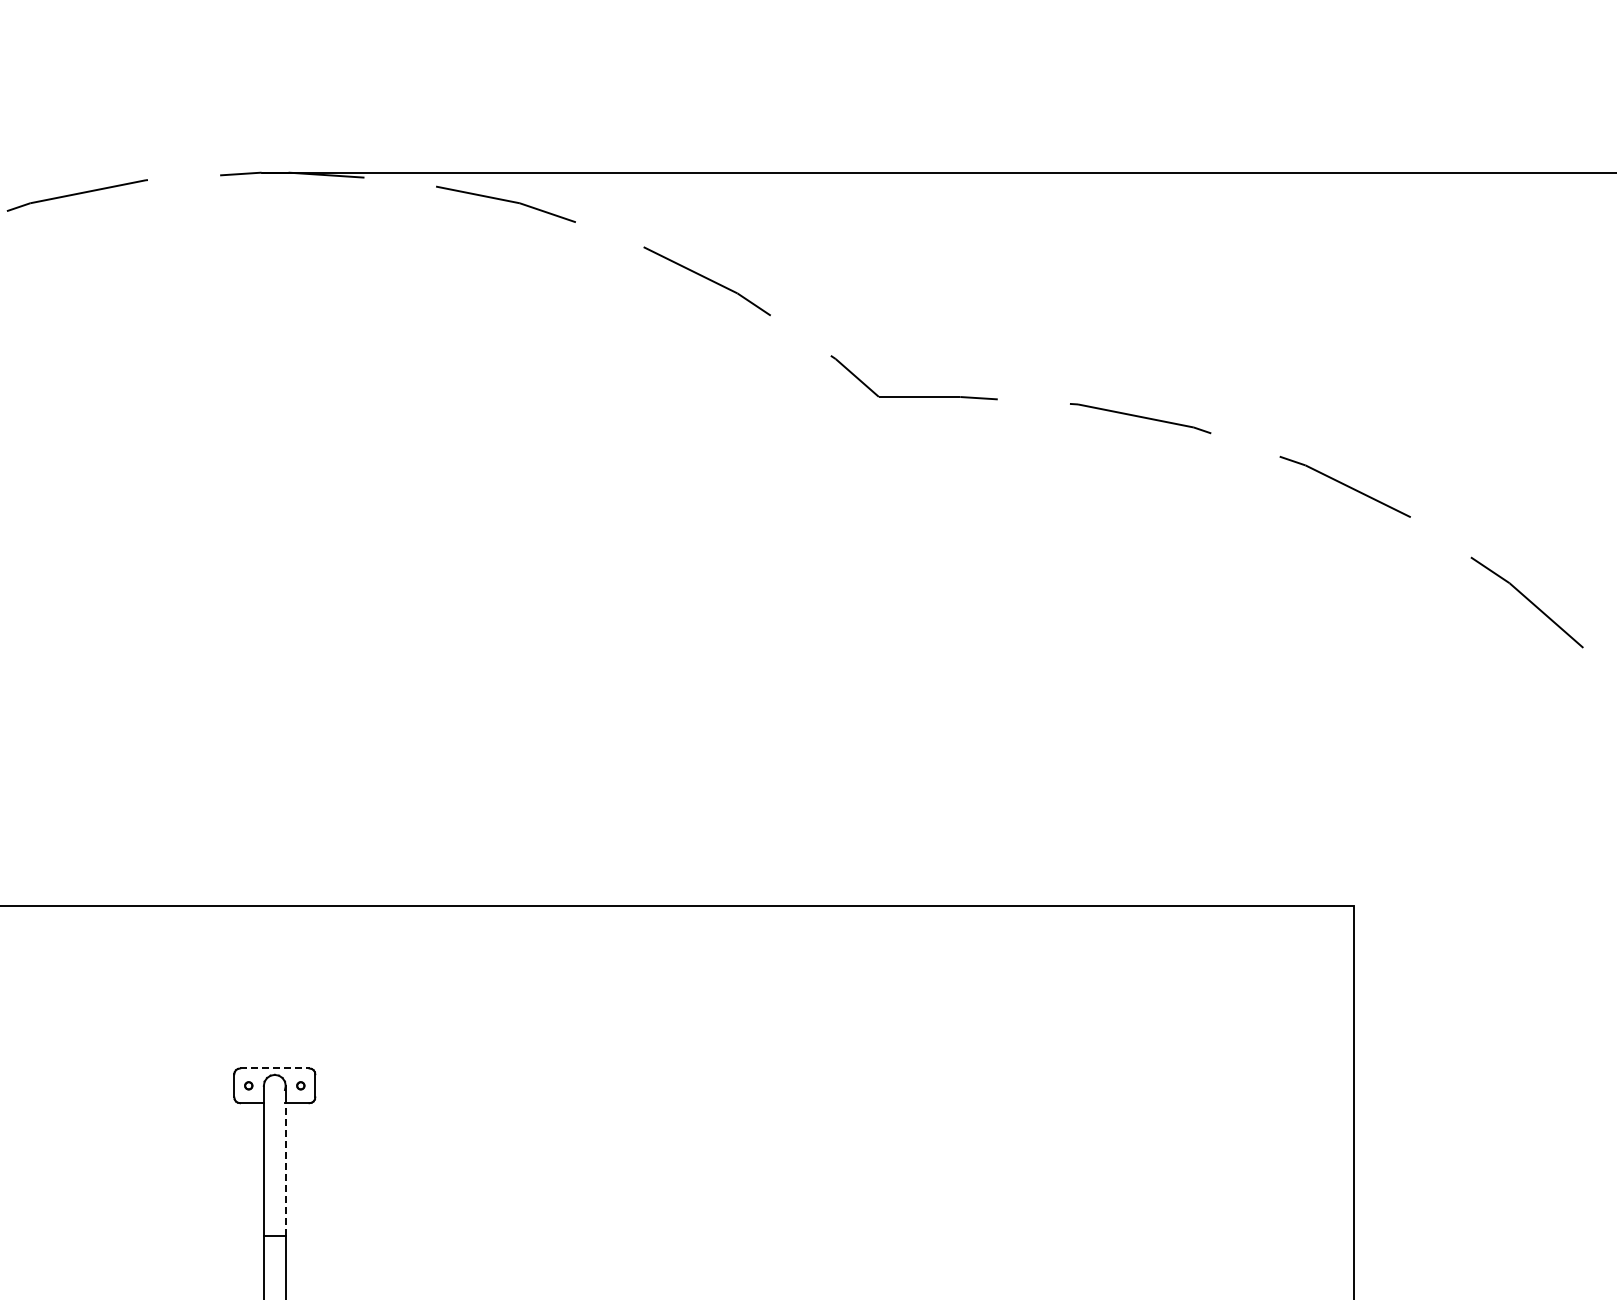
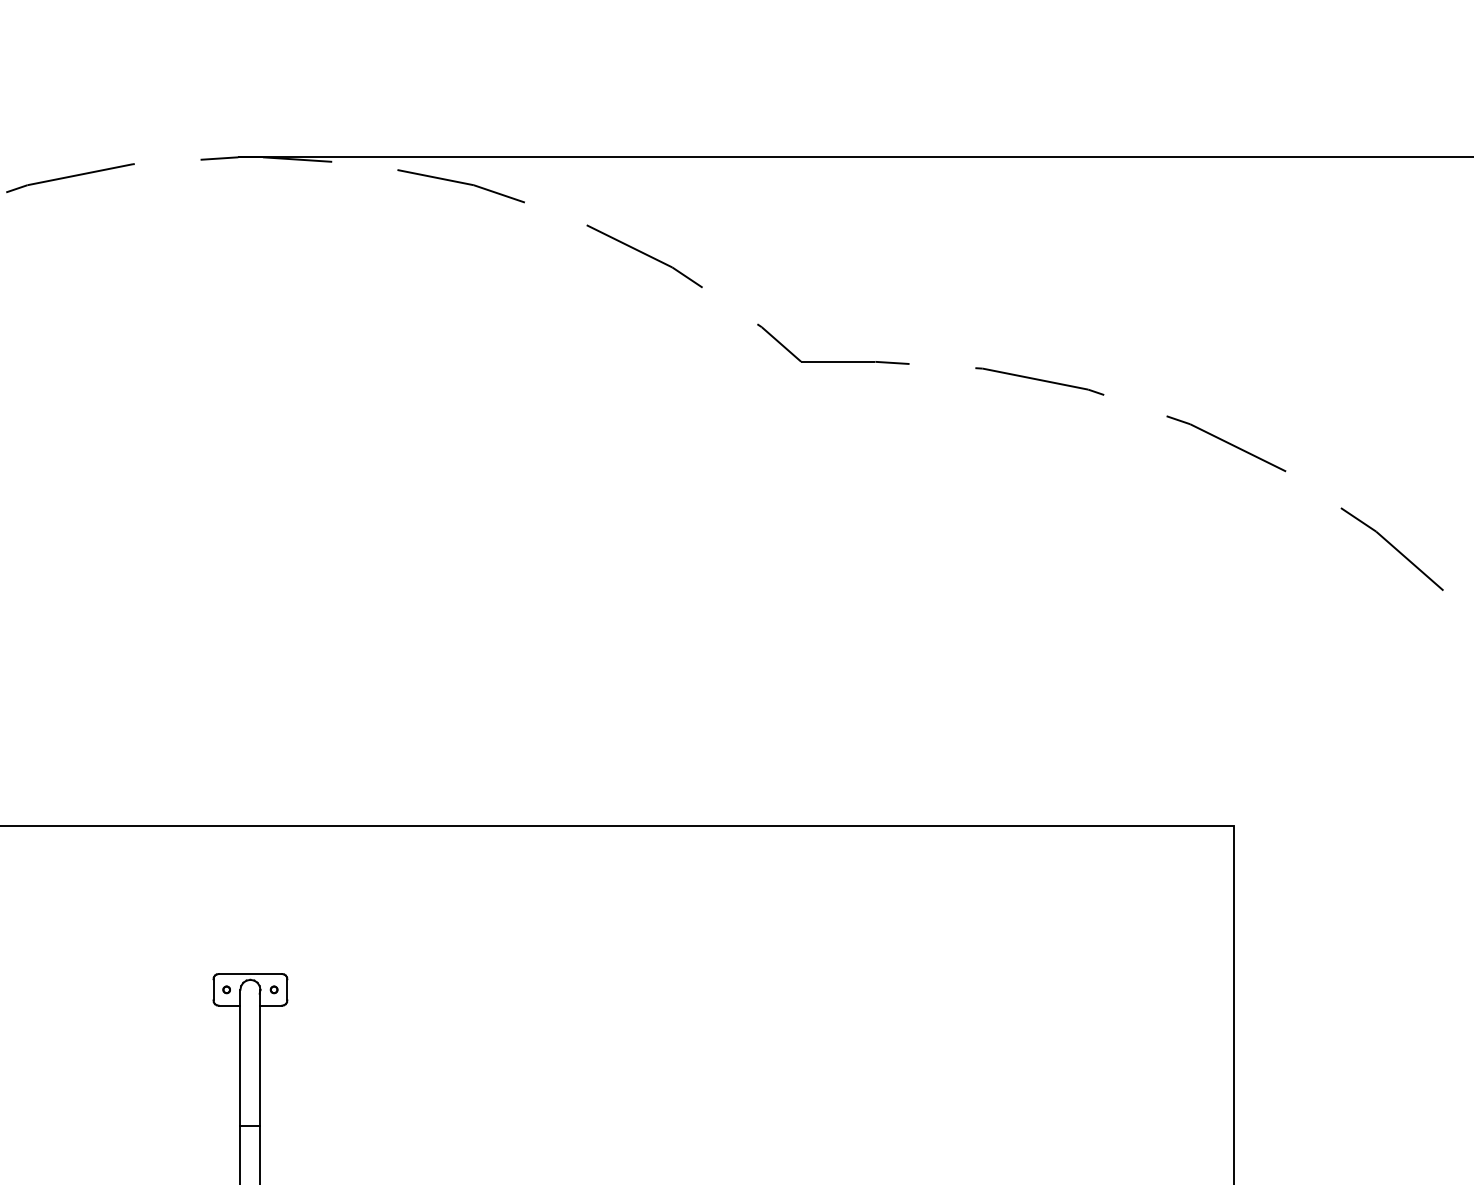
line: (274, 1068) -> (250, 974), dashed -> solid
line: (285, 1168) -> (260, 1065), dashed -> solid

